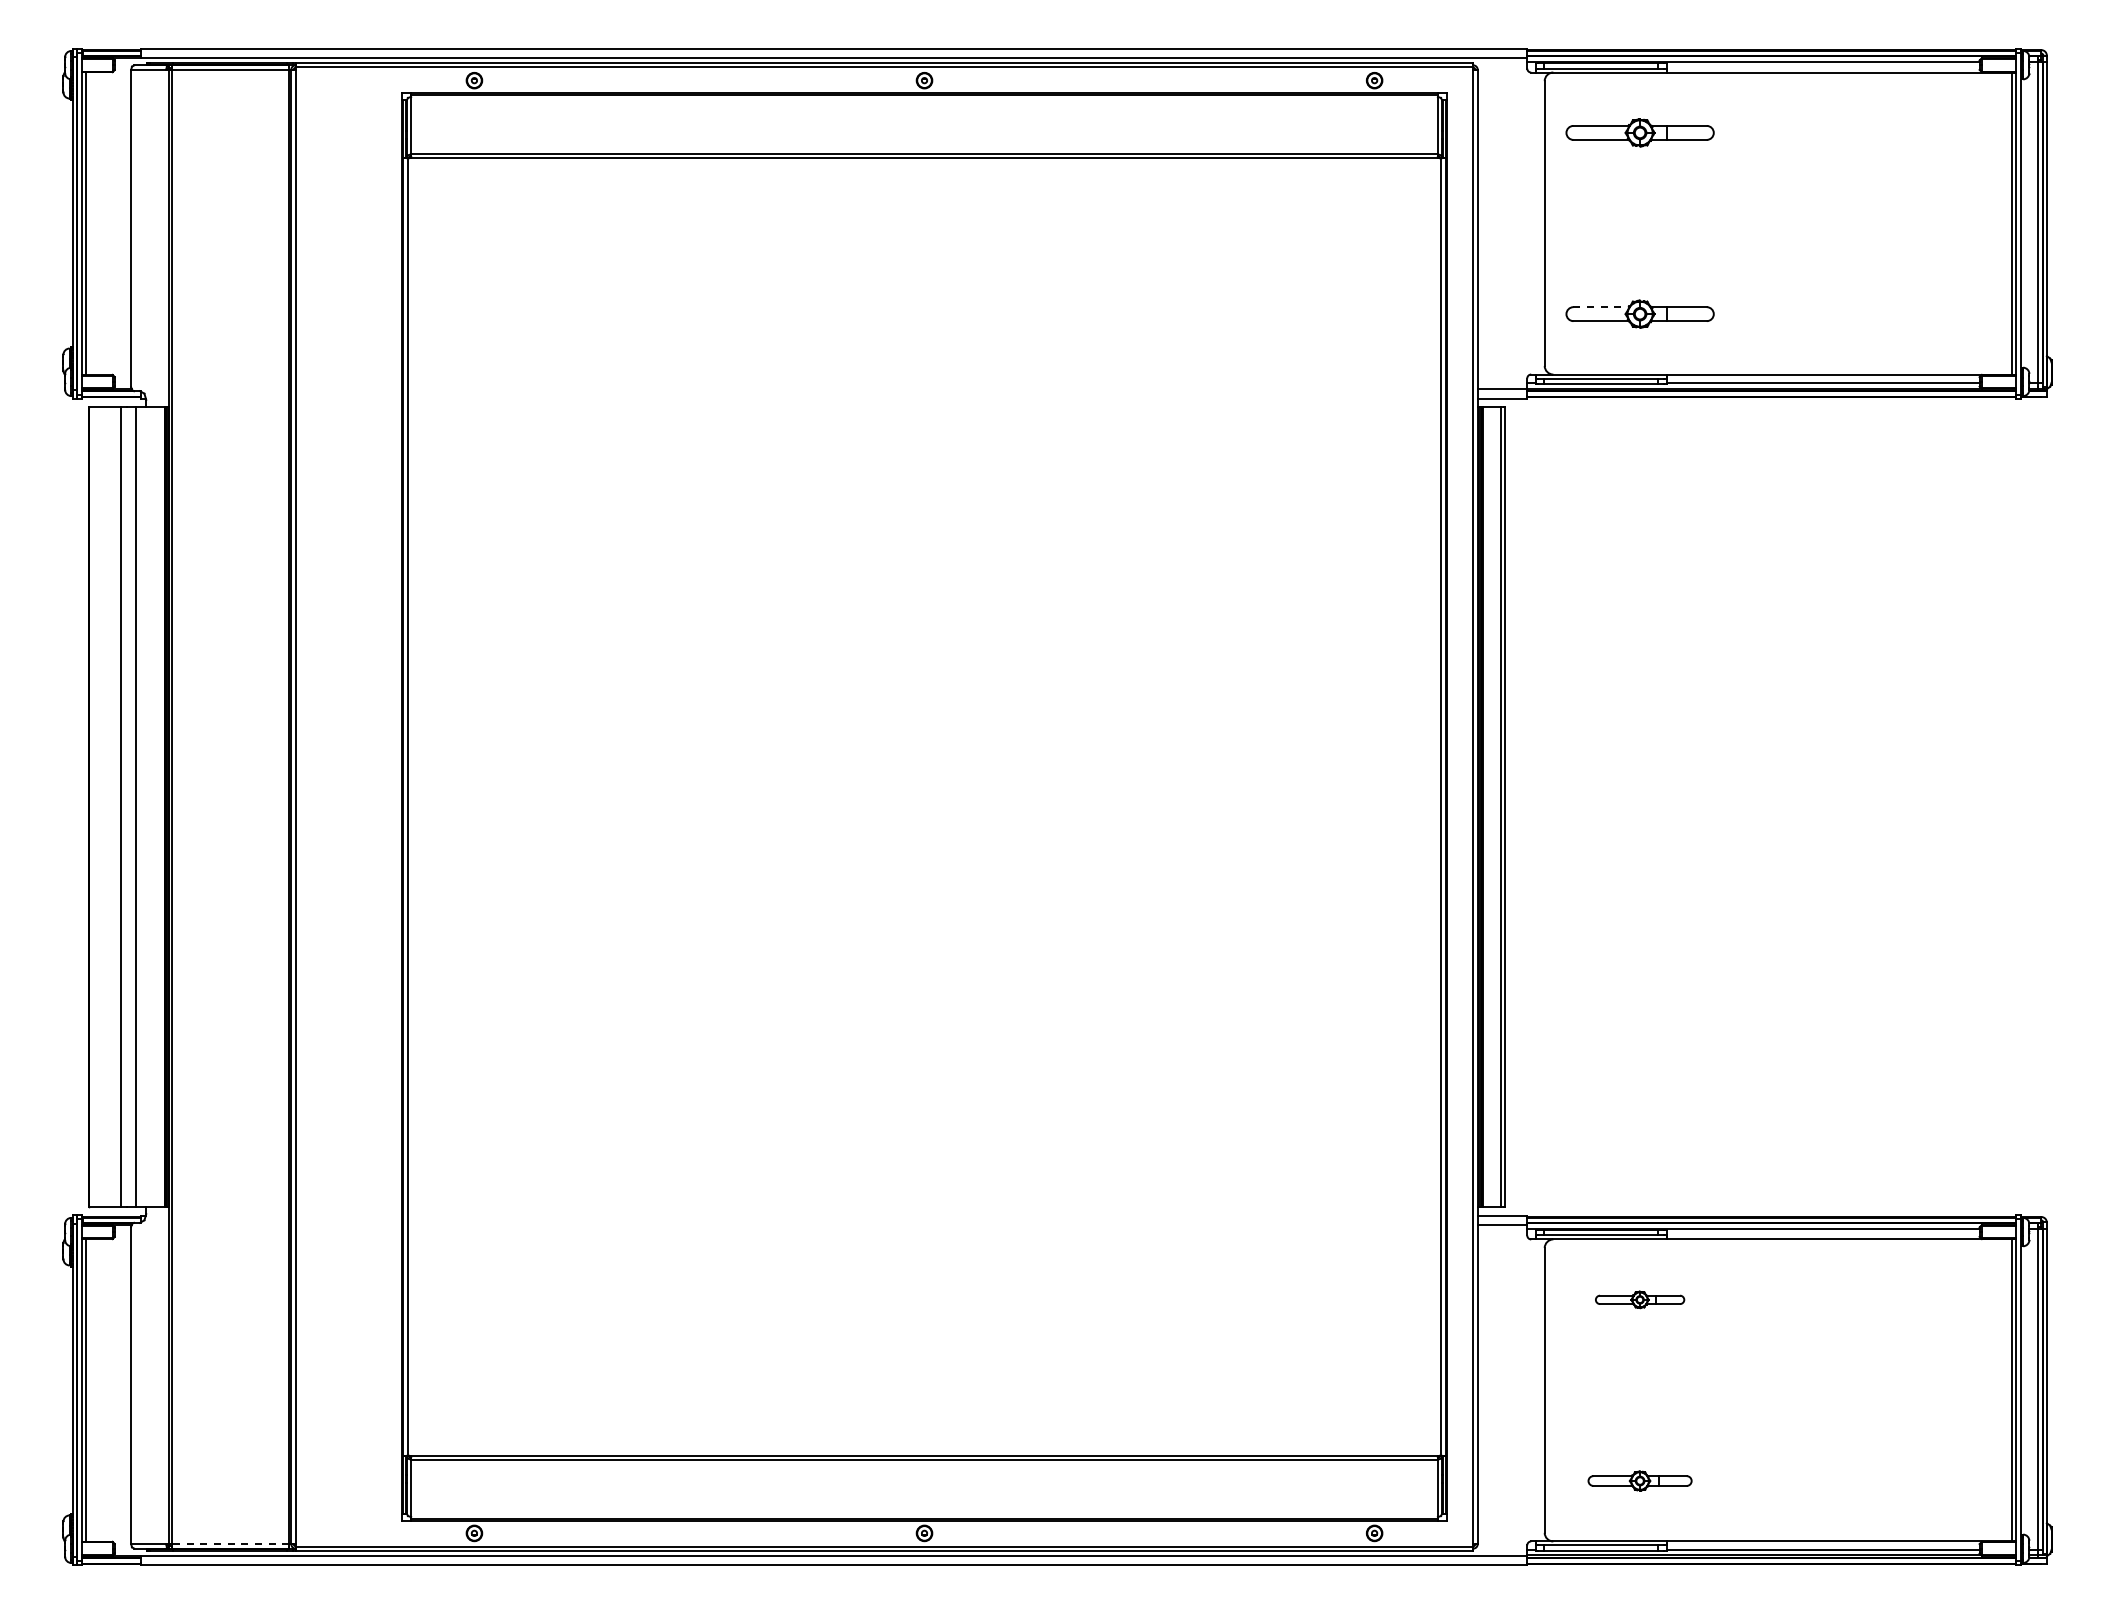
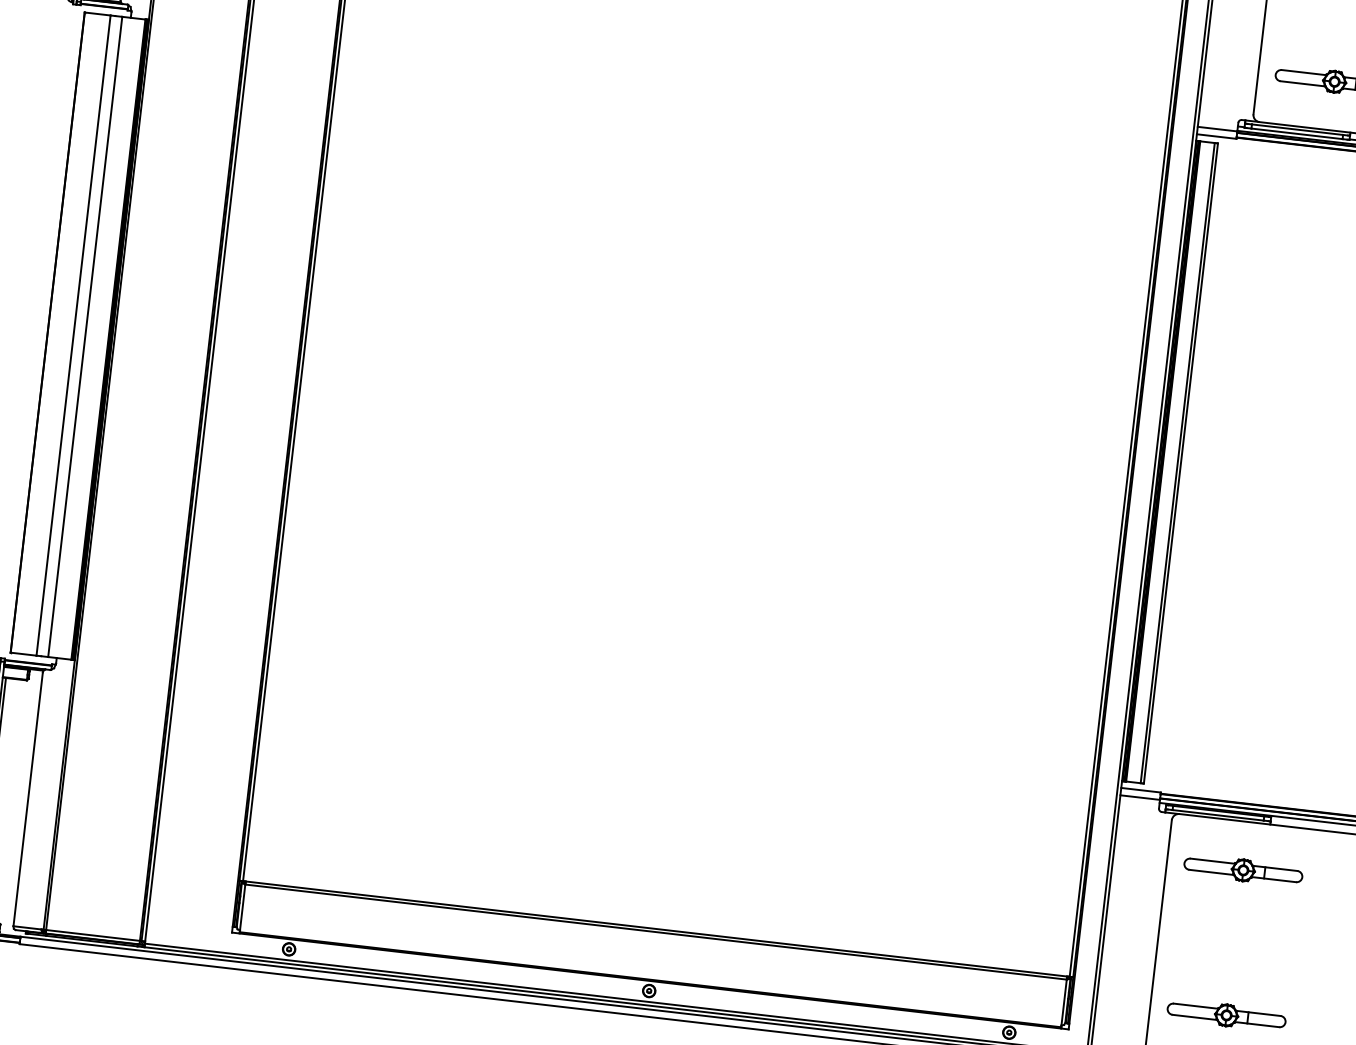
line: (1601, 307) -> (1304, 72), dashed -> solid
part: (1639, 1299) -> (1242, 870), size x1.67
part: (1639, 1480) -> (1226, 1014), size x1.43
line: (230, 1544) -> (92, 935), dashed -> solid

